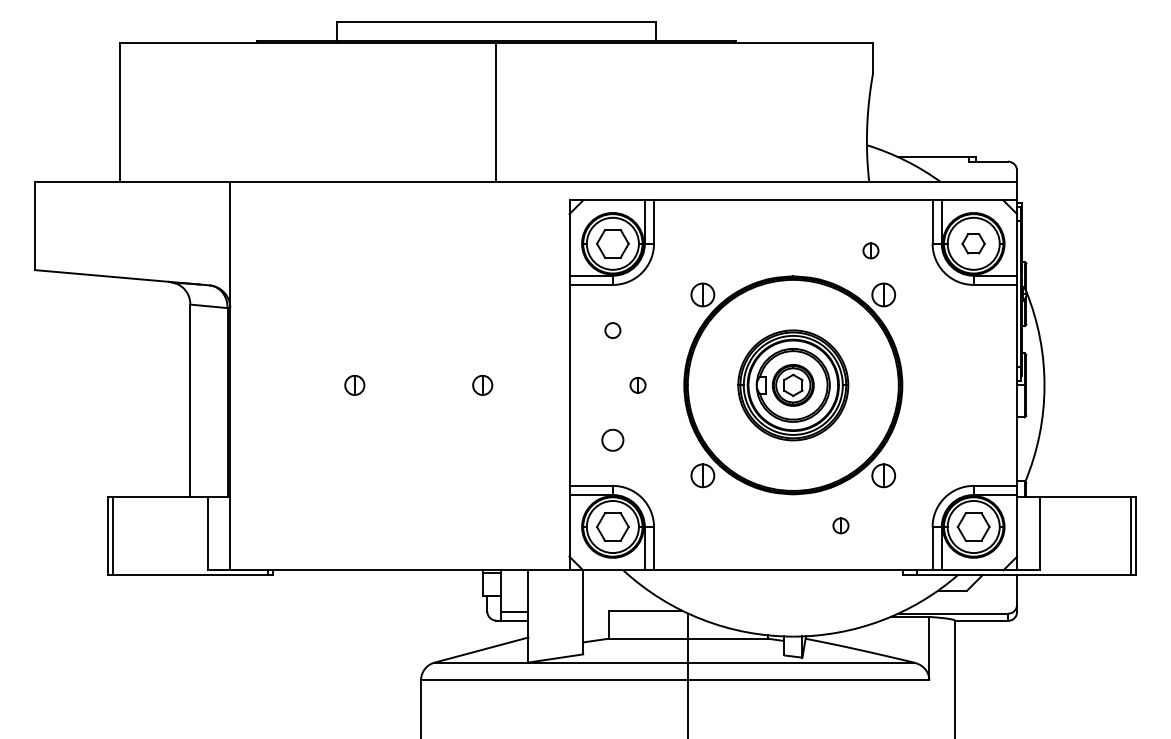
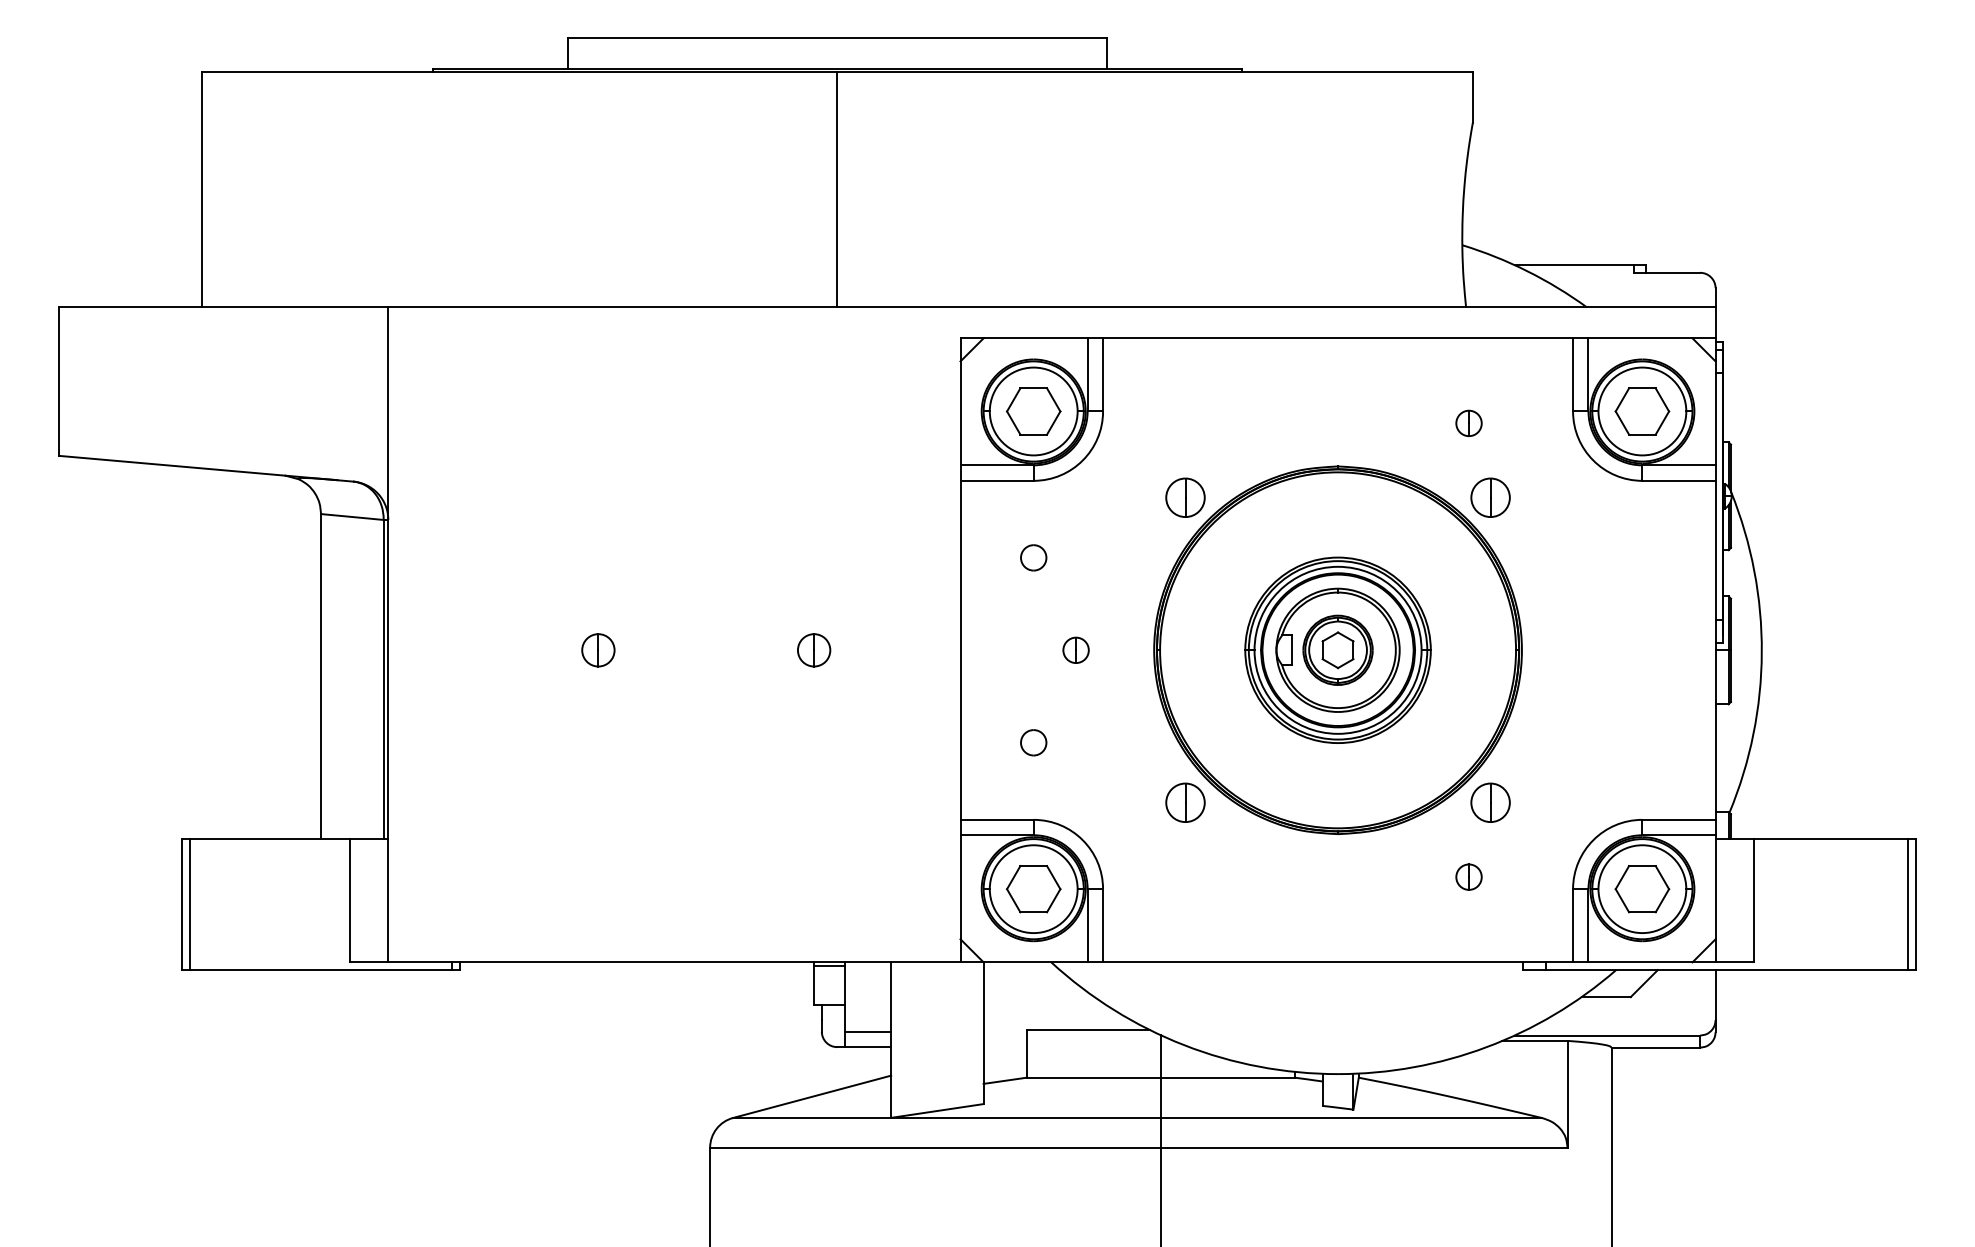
part: (973, 243) -> (1642, 410), size x1.43
part: (612, 439) -> (1033, 741), size x0.71
part: (840, 525) -> (1468, 876), moved

